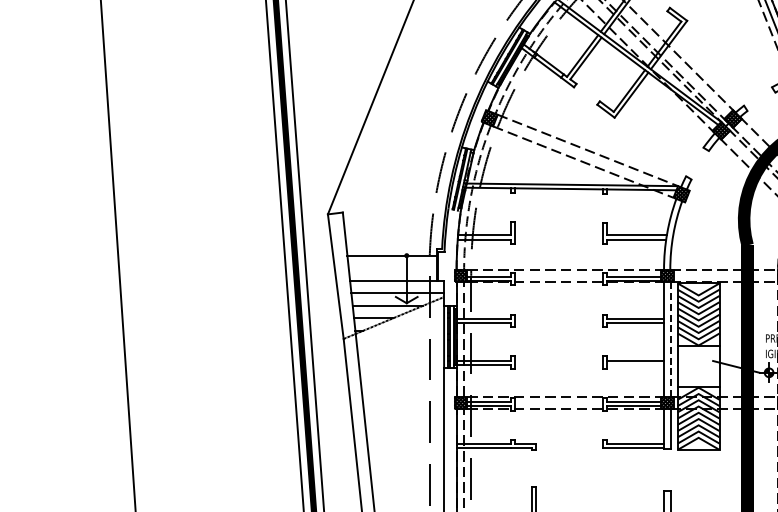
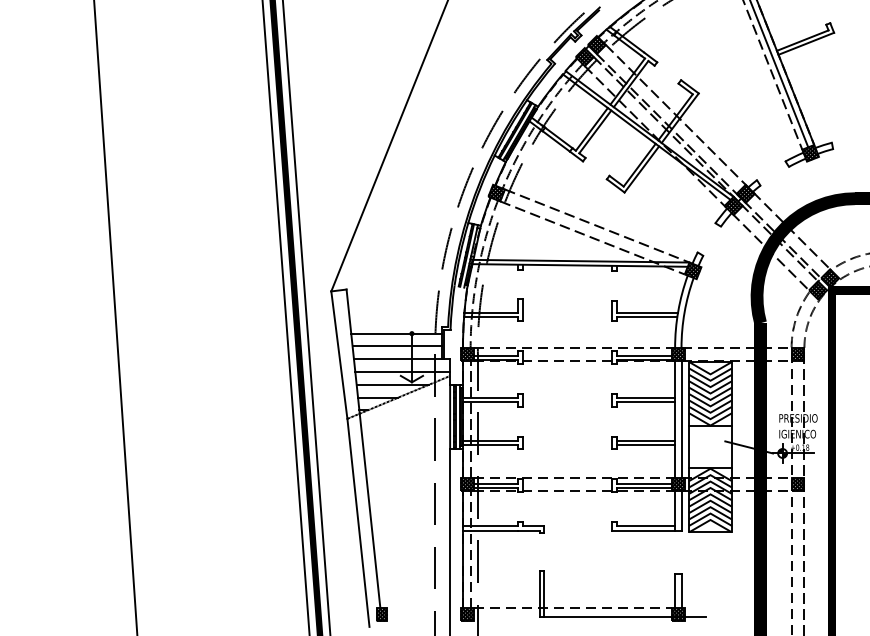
line: (392, 268) -> (397, 346), added
line: (670, 339) -> (681, 419), dashed -> solid
line: (635, 365) -> (645, 445), added

